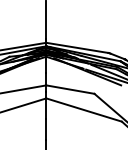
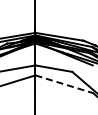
line: (84, 110) -> (64, 84), solid -> dashed

